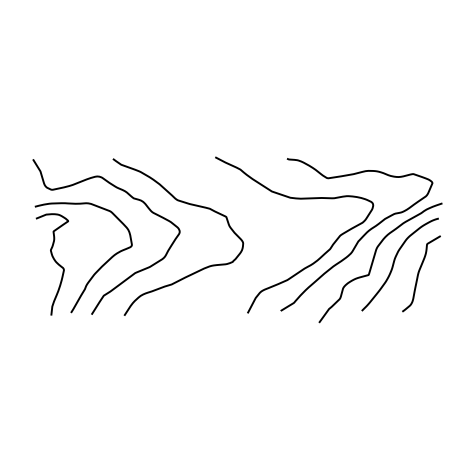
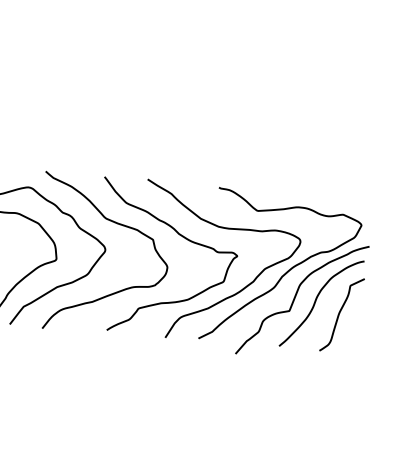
curve: (252, 210) -> (179, 235), added

